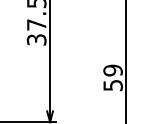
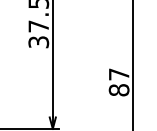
text: (112, 78) -> (118, 82), 59 -> 87

